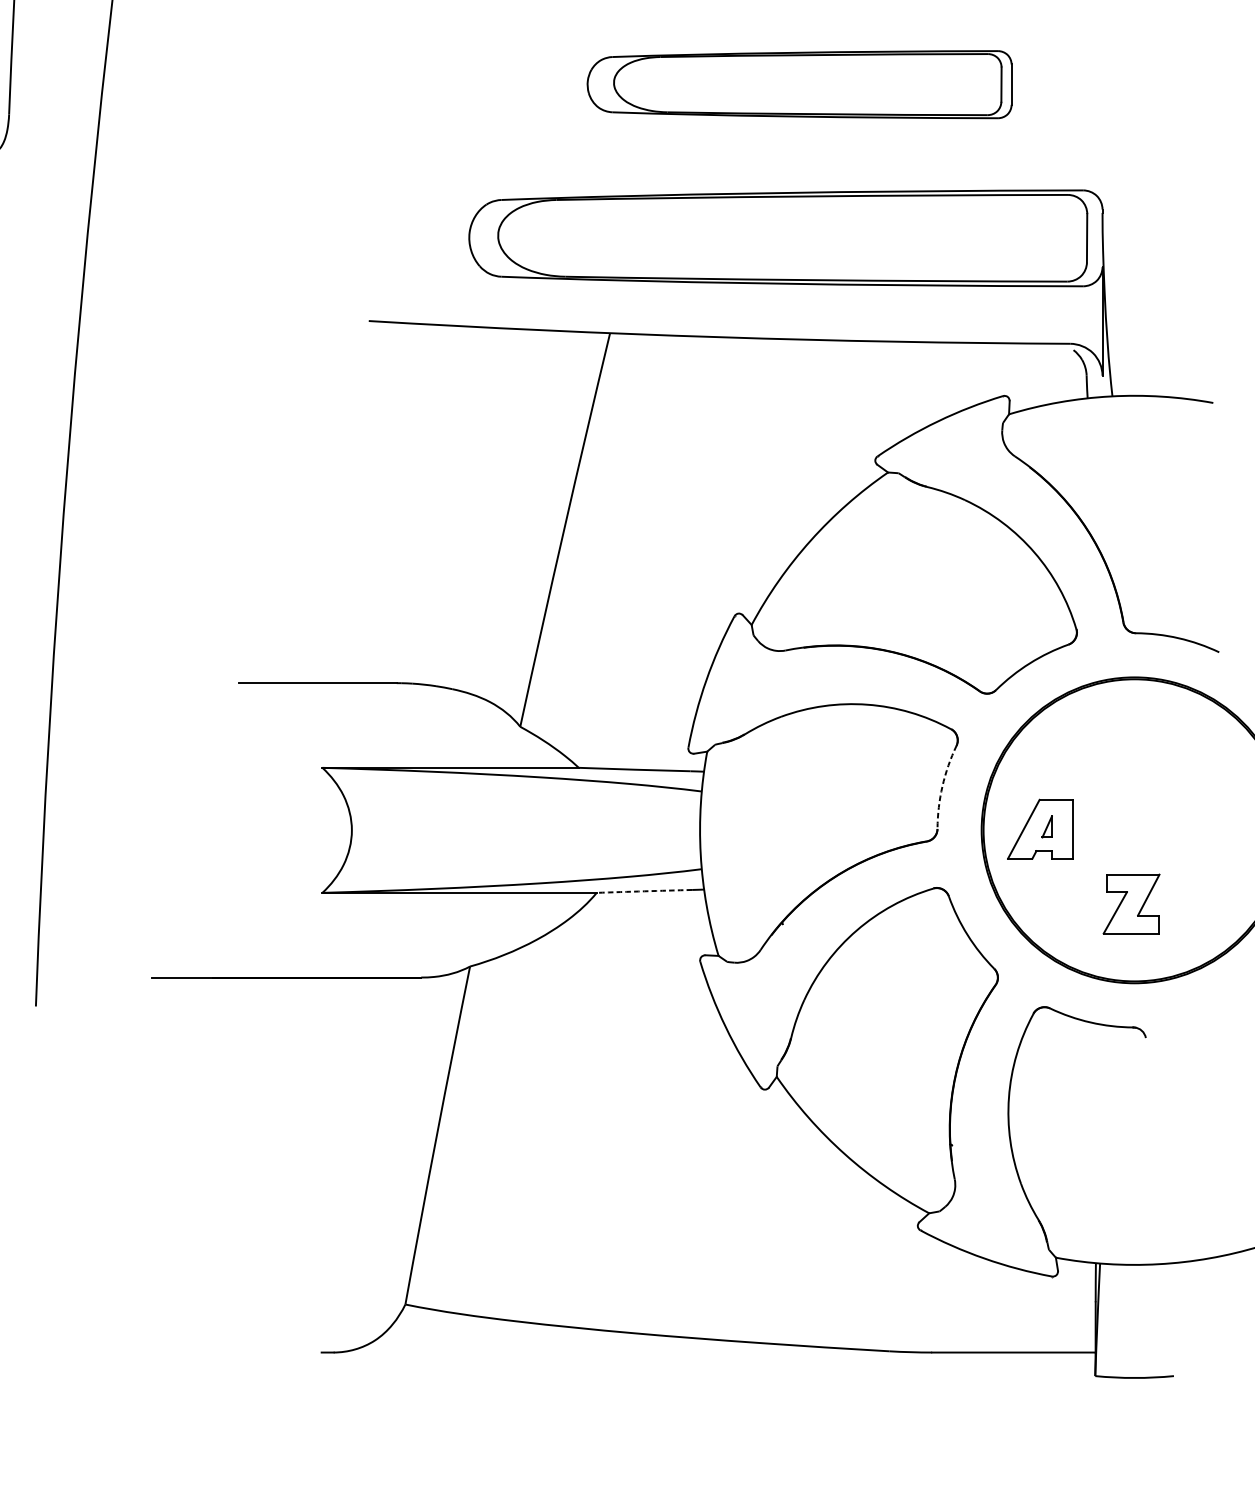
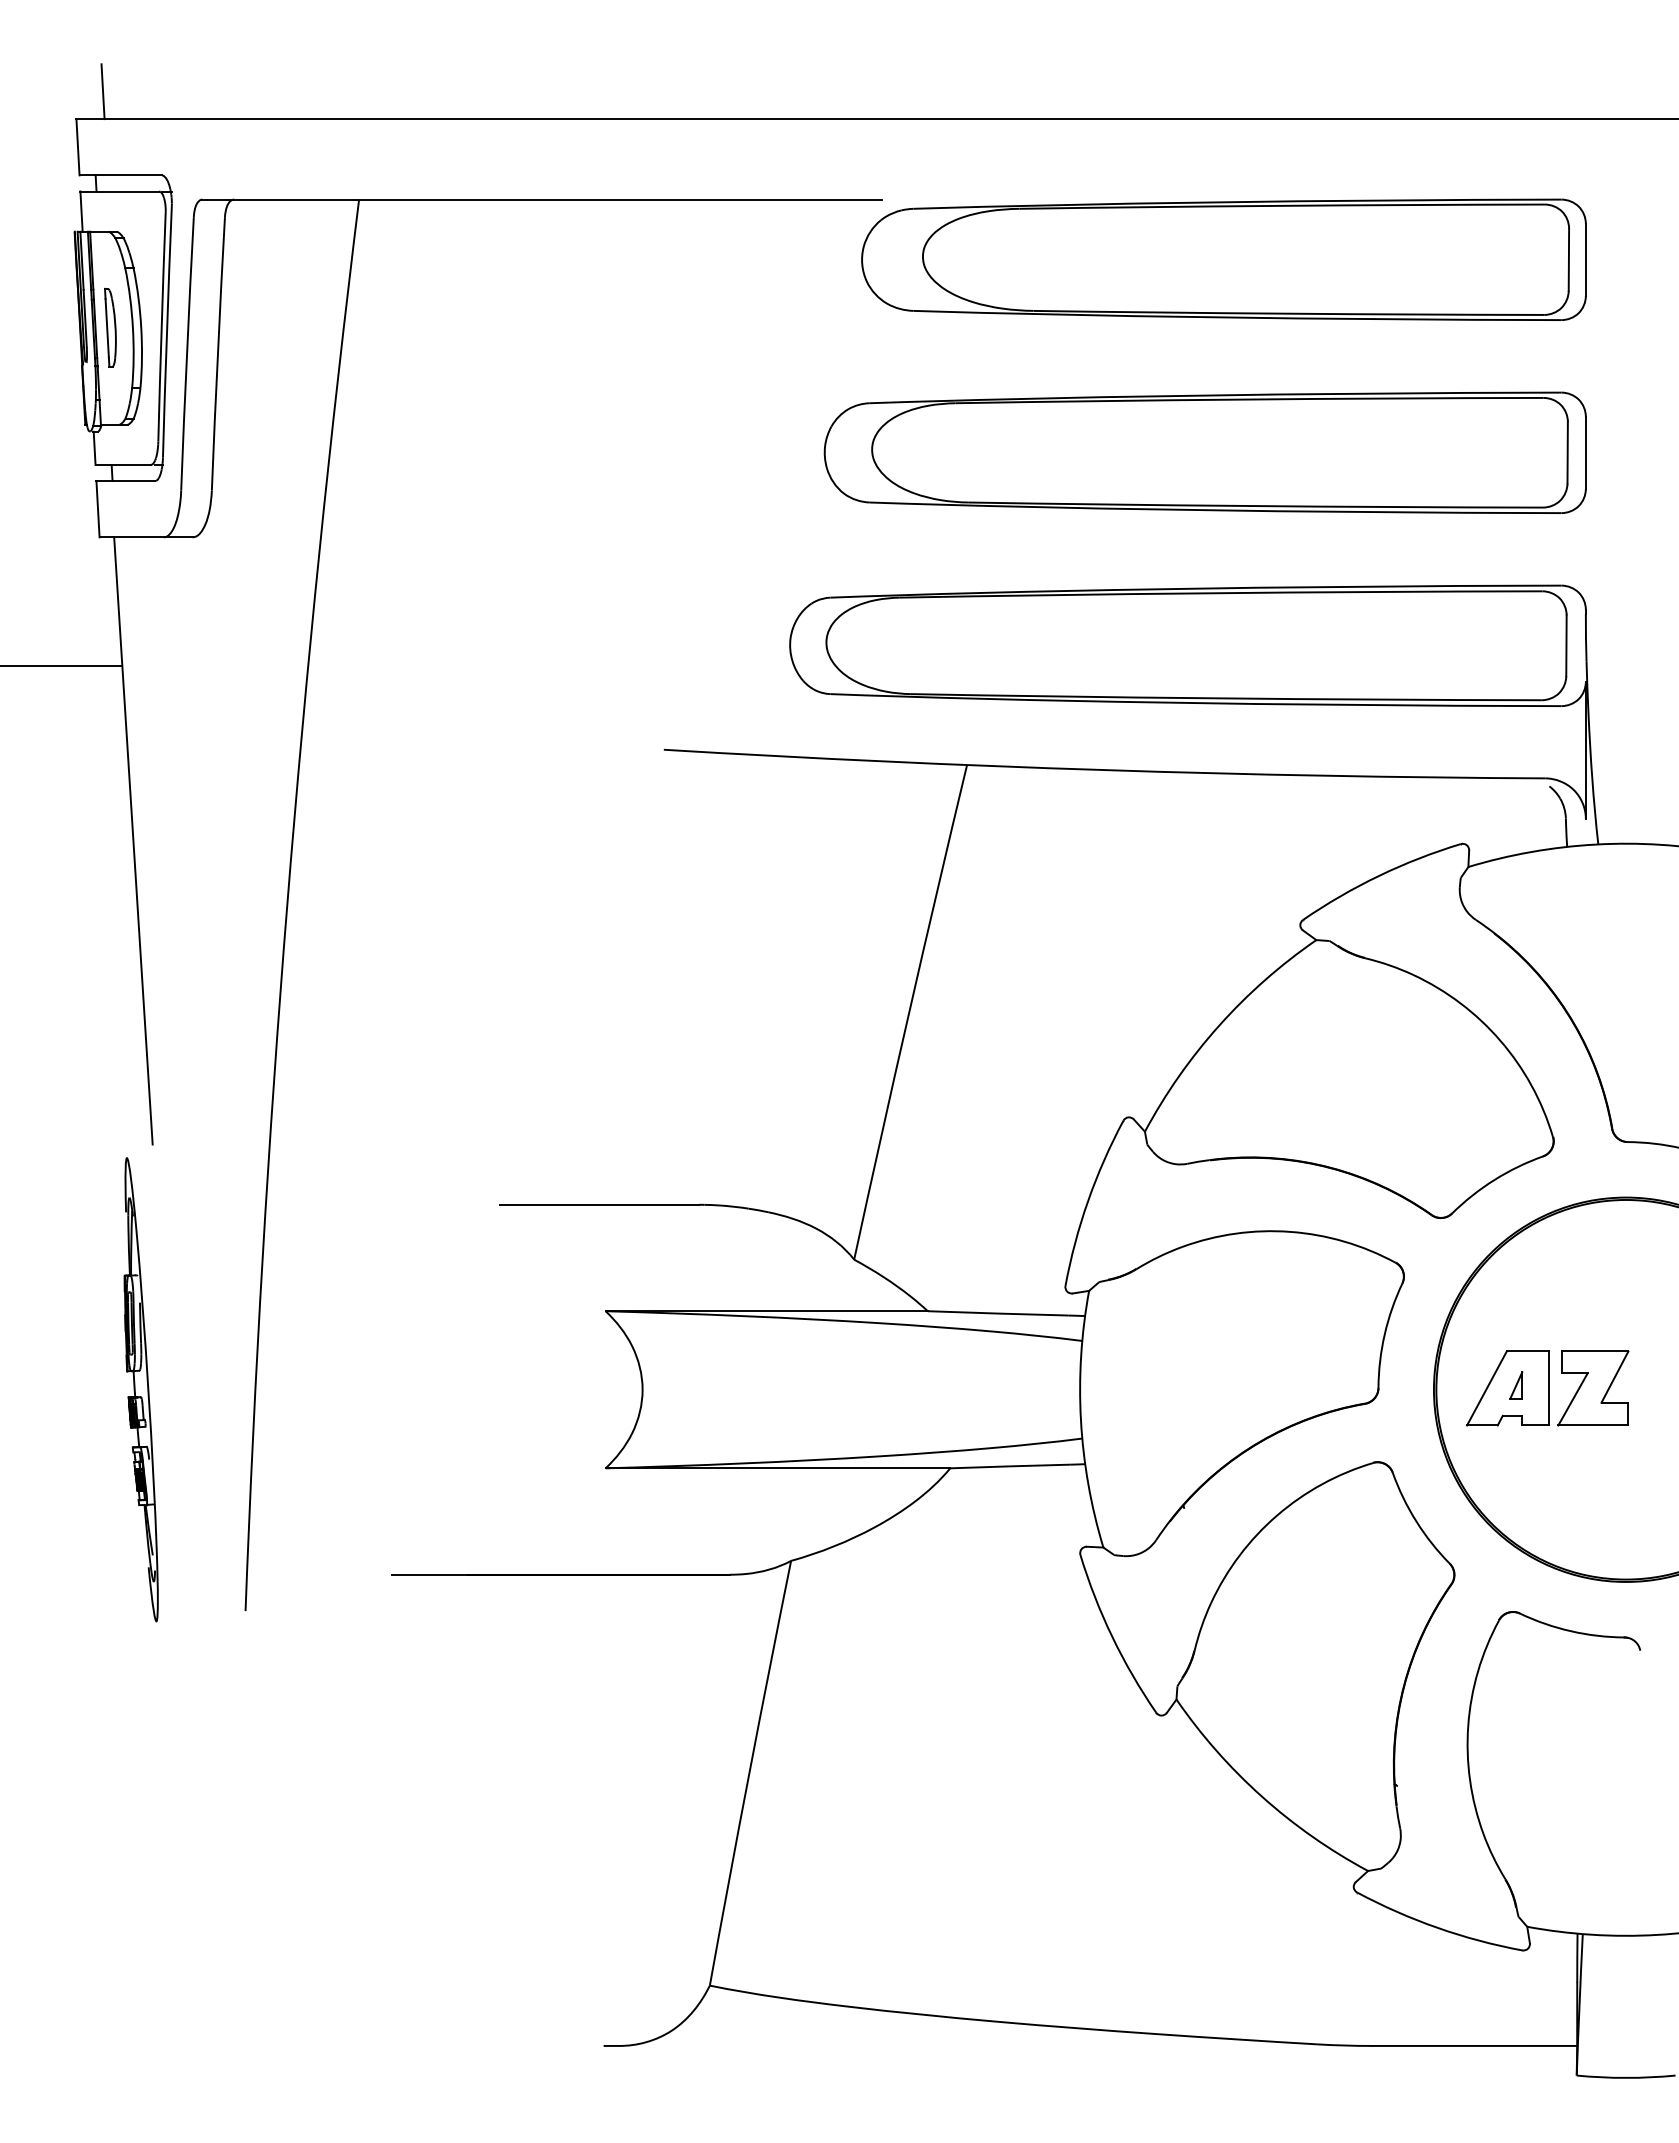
part: (799, 84) -> (1204, 452), size x1.43
arc: (942, 786) -> (1384, 1334), dashed -> solid
arc: (644, 891) -> (1010, 1466), dashed -> solid
part: (1131, 904) -> (1593, 1388), moved

